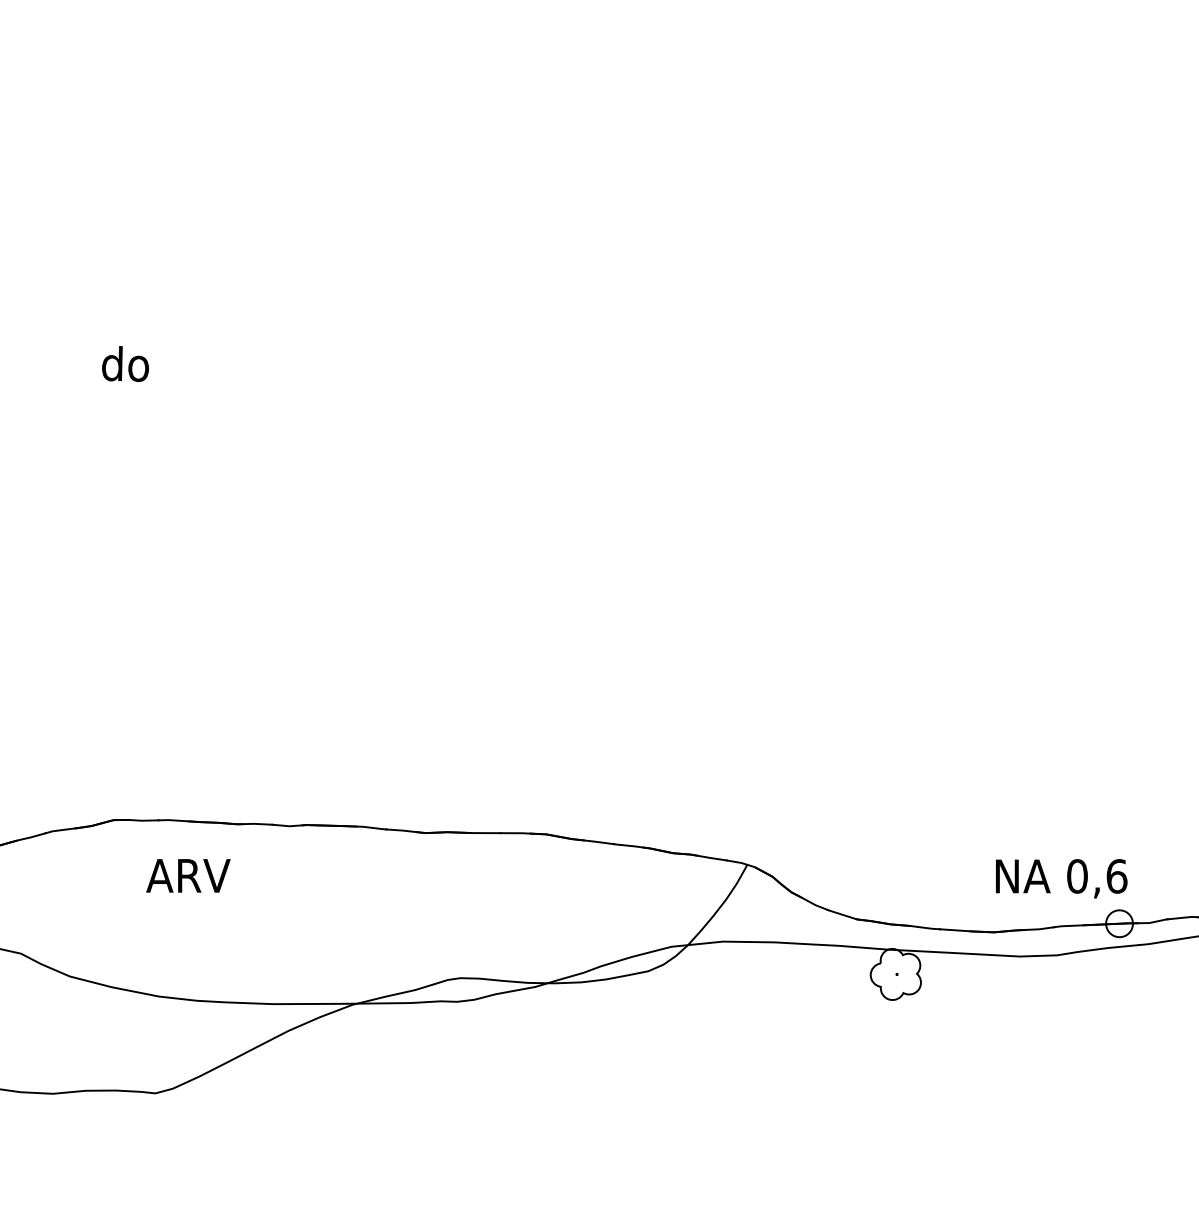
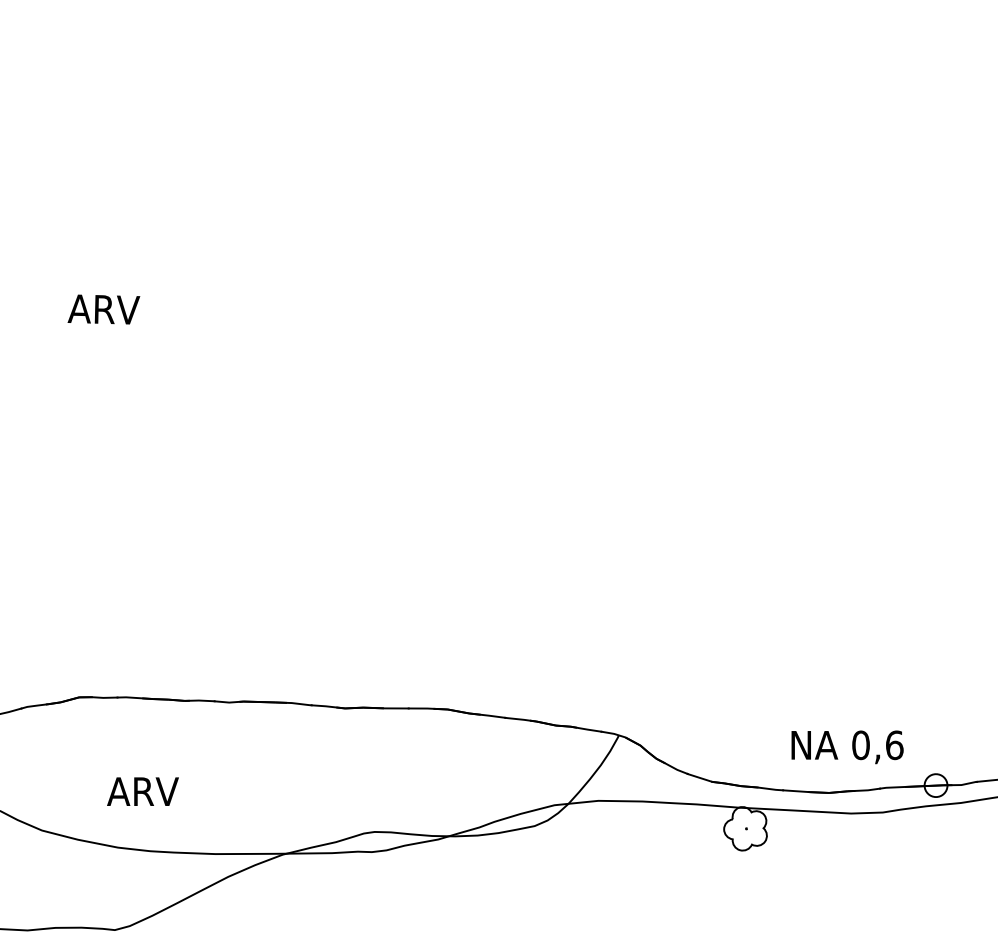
text: (142, 364) -> (103, 309), do -> ARV
text: (188, 875) -> (143, 791), moved
text: (1061, 878) -> (847, 747), moved

